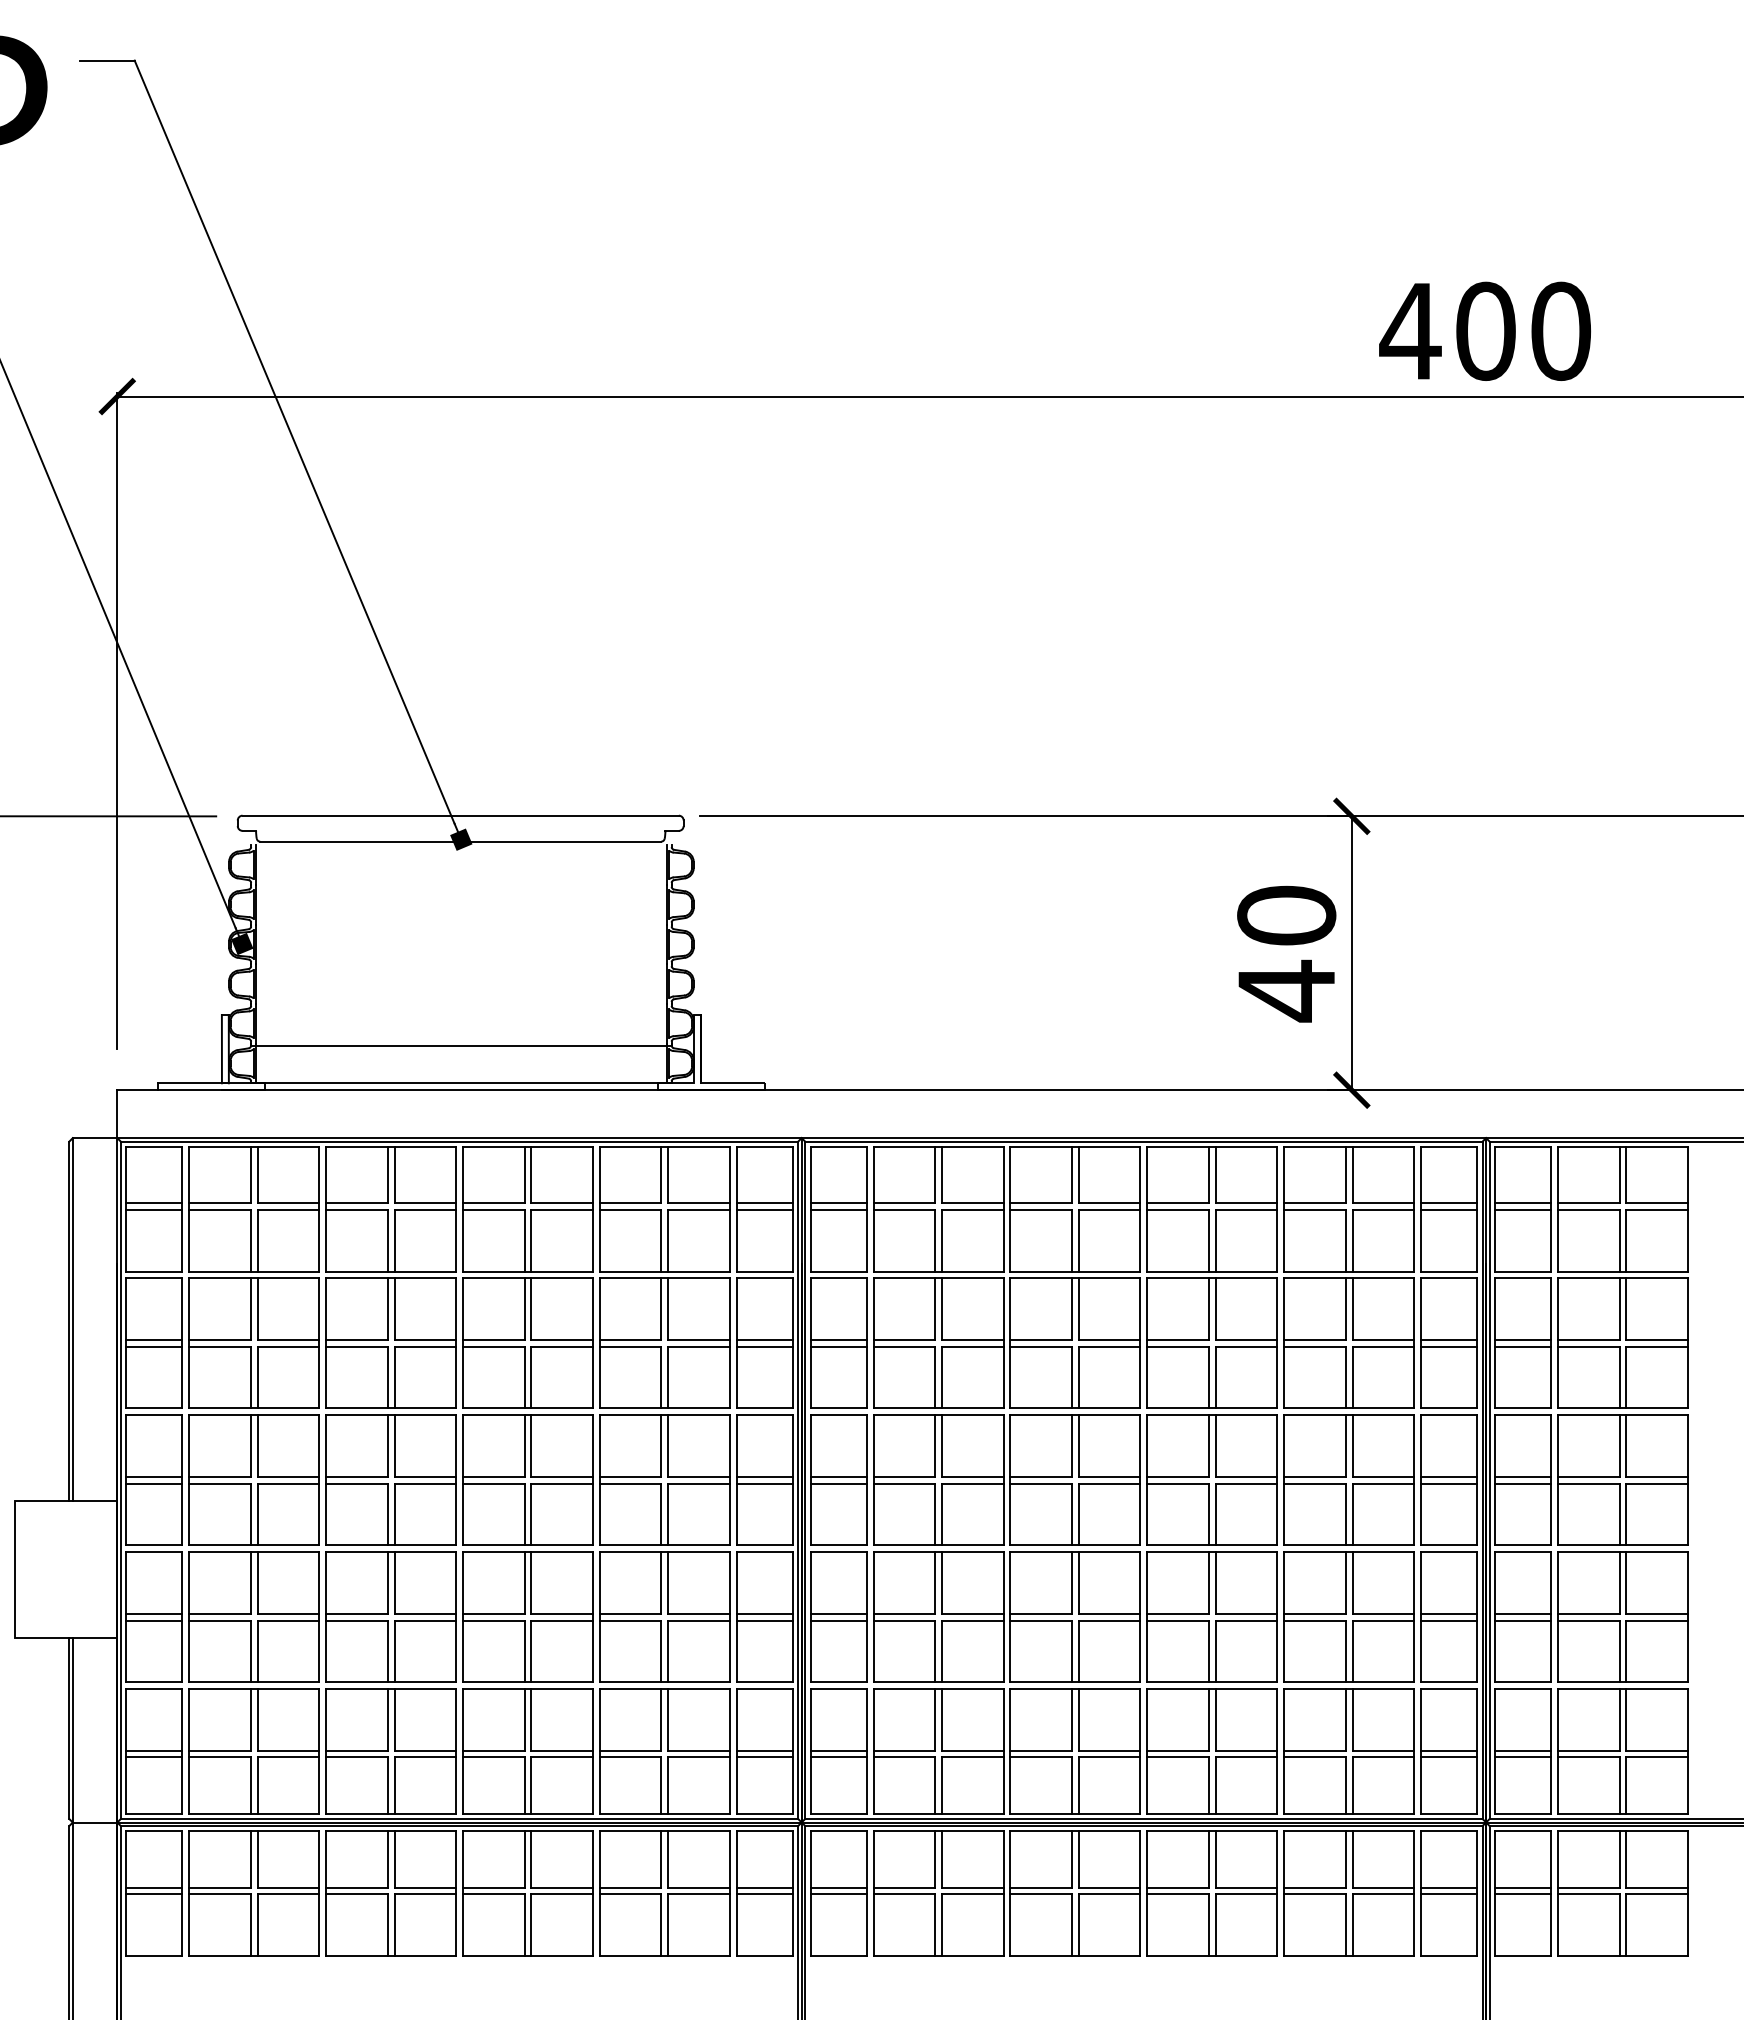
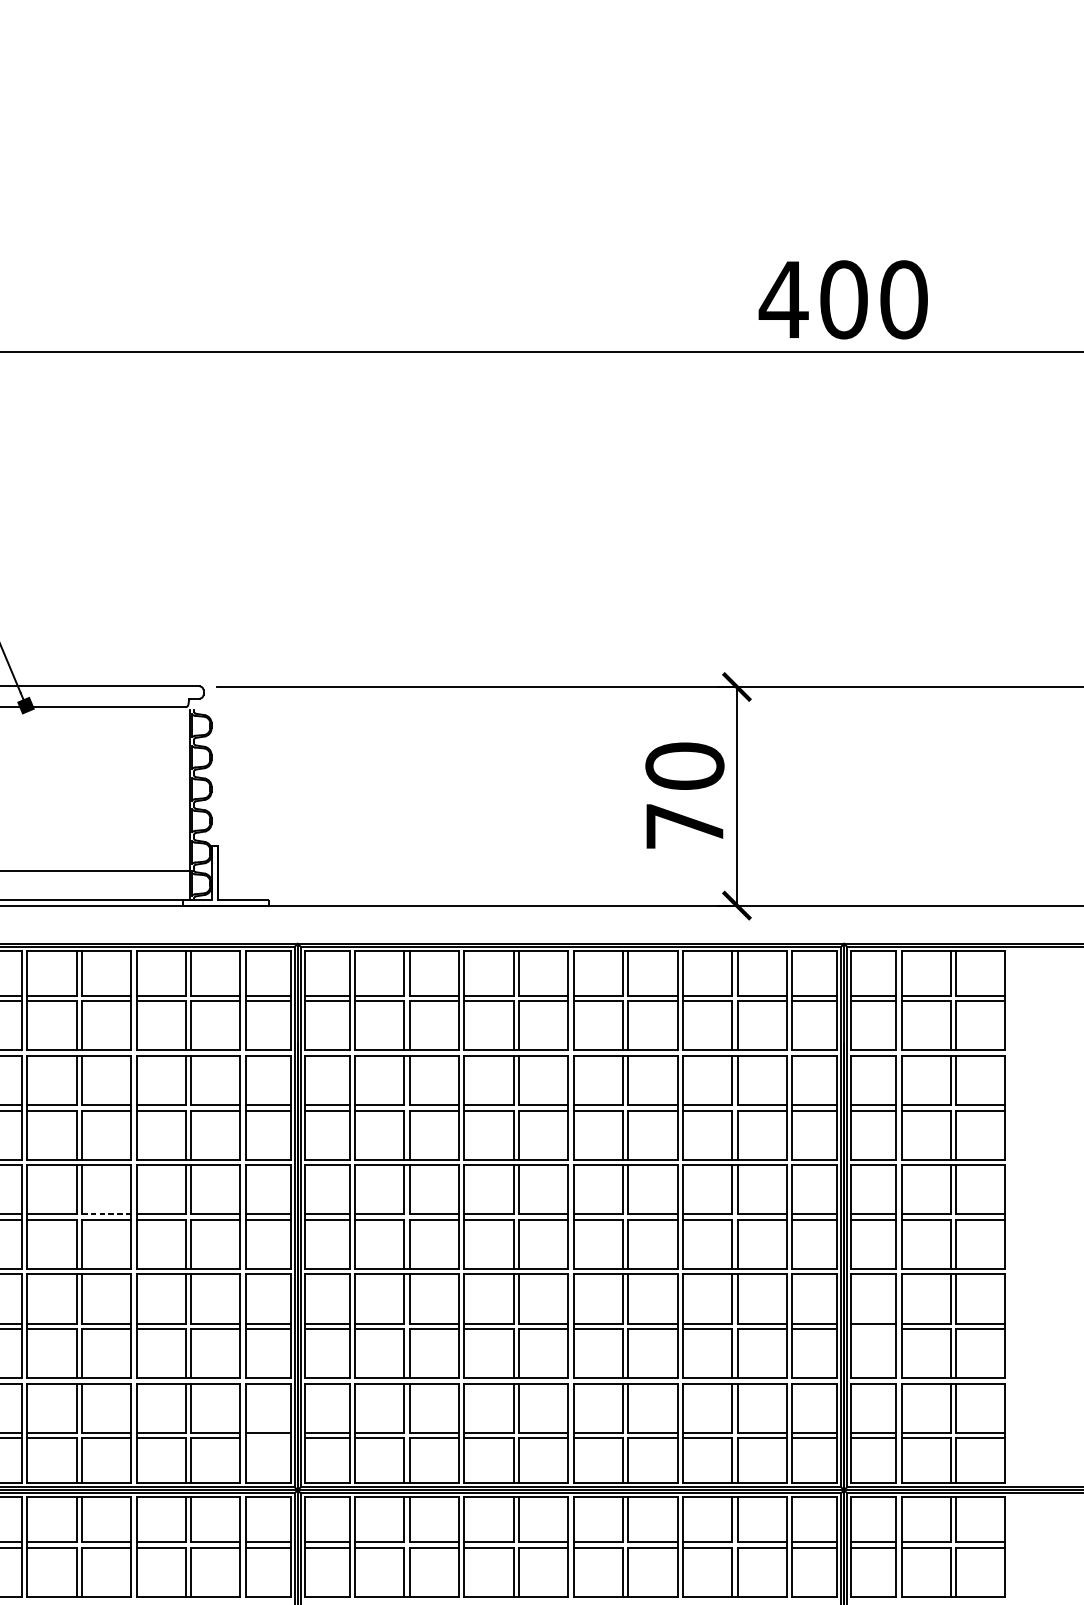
text: (1286, 990) -> (684, 826), 40 -> 70
line: (562, 1476) -> (106, 1213), solid -> dashed
line: (1523, 1620) -> (873, 1328), removed
line: (764, 1757) -> (268, 1438), removed

